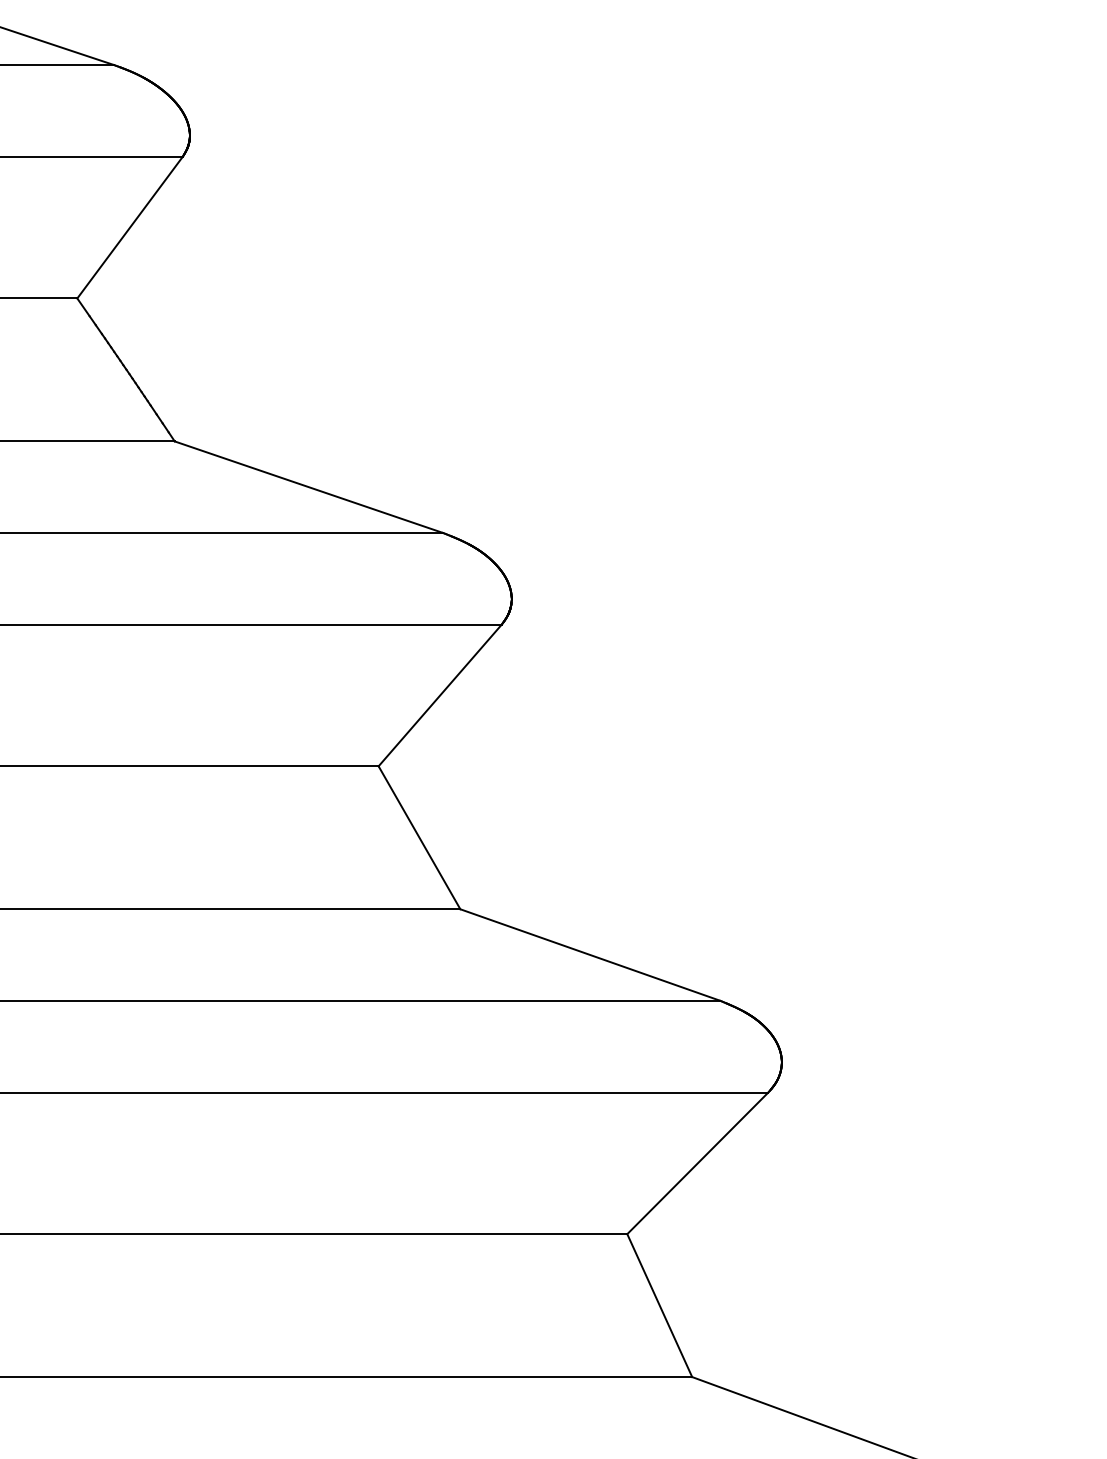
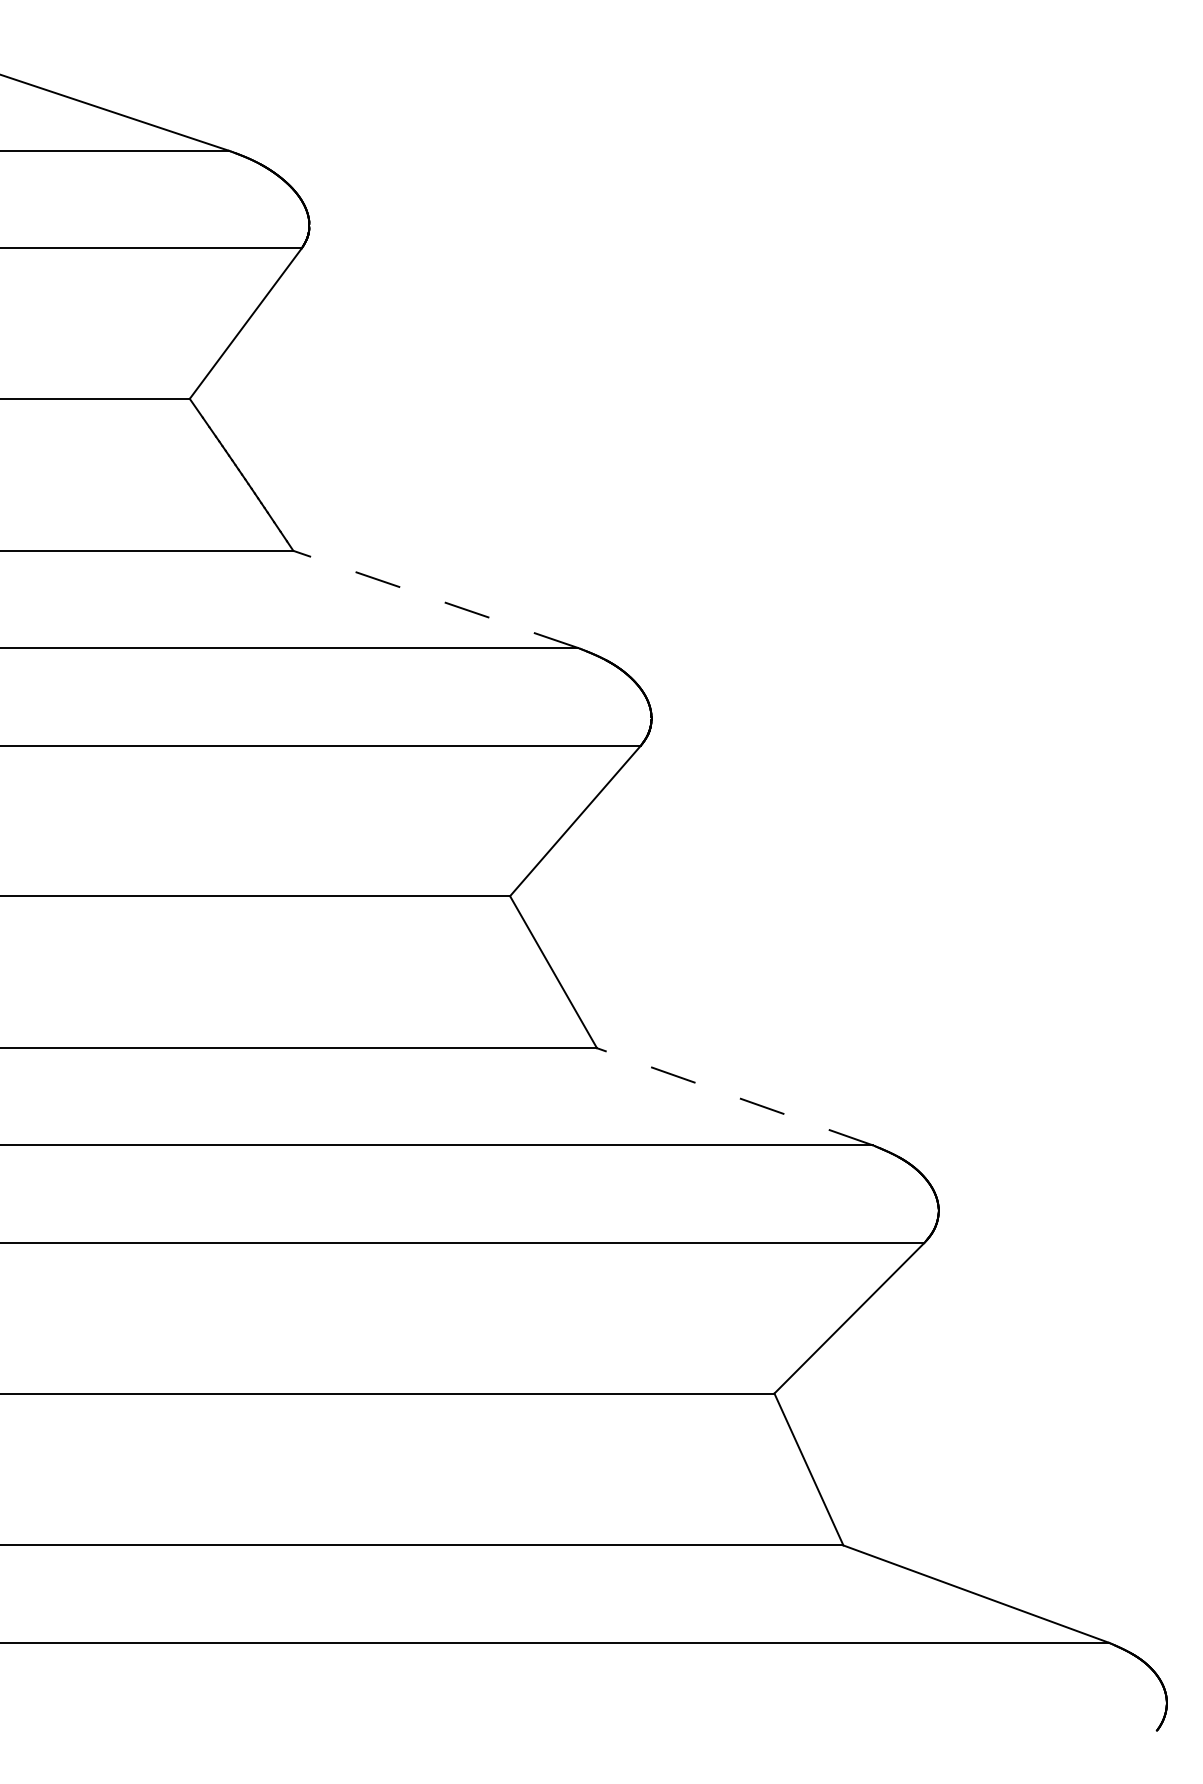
line: (308, 487) -> (435, 599), solid -> dashed
line: (589, 954) -> (734, 1096), solid -> dashed

